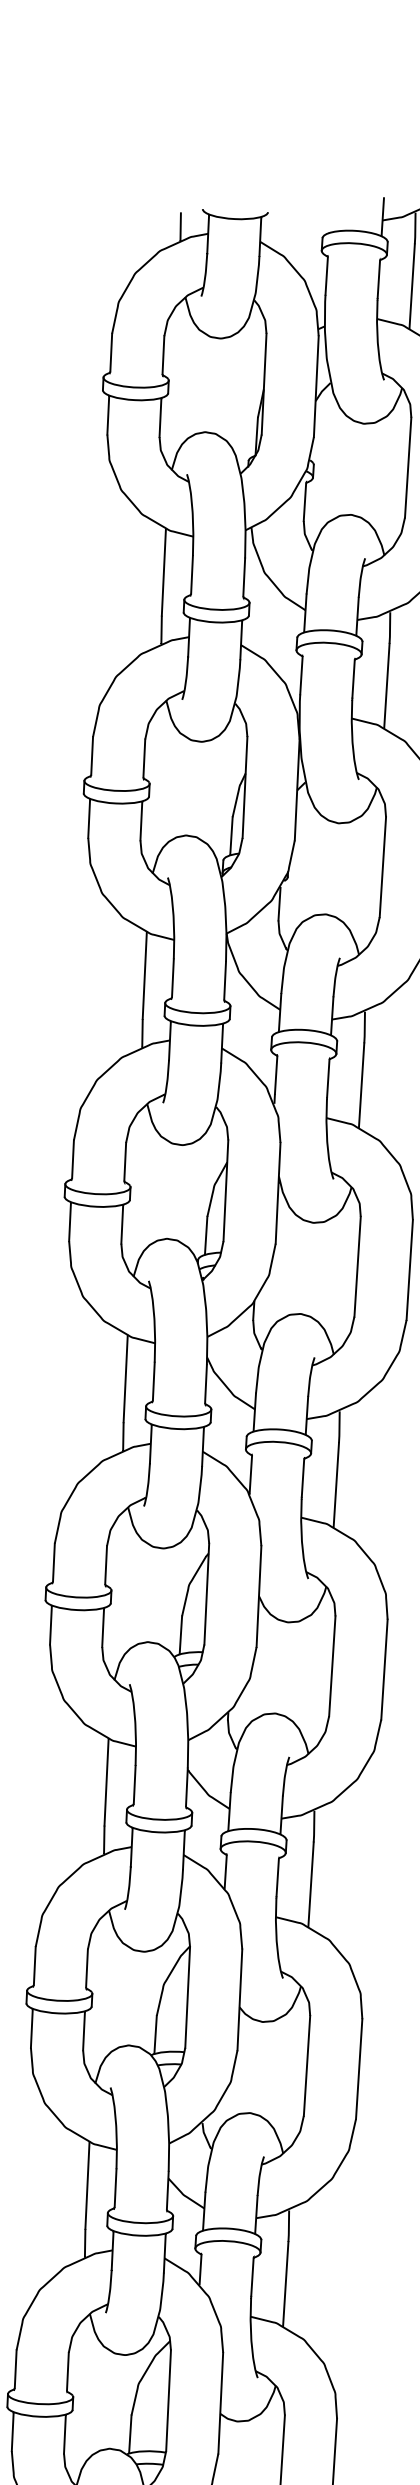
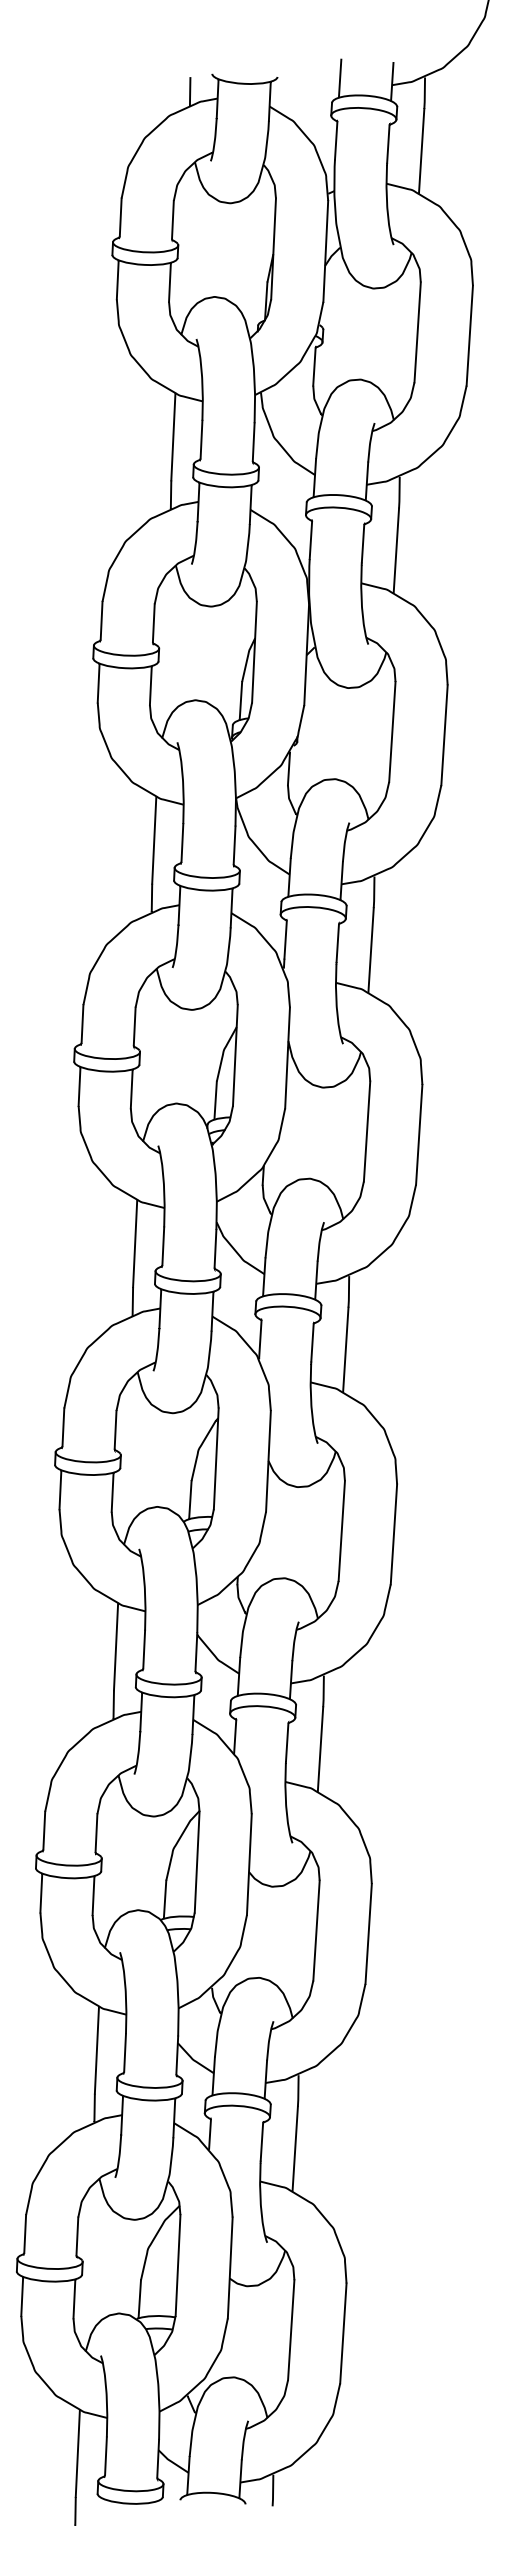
line: (330, 213) -> (339, 78), added

